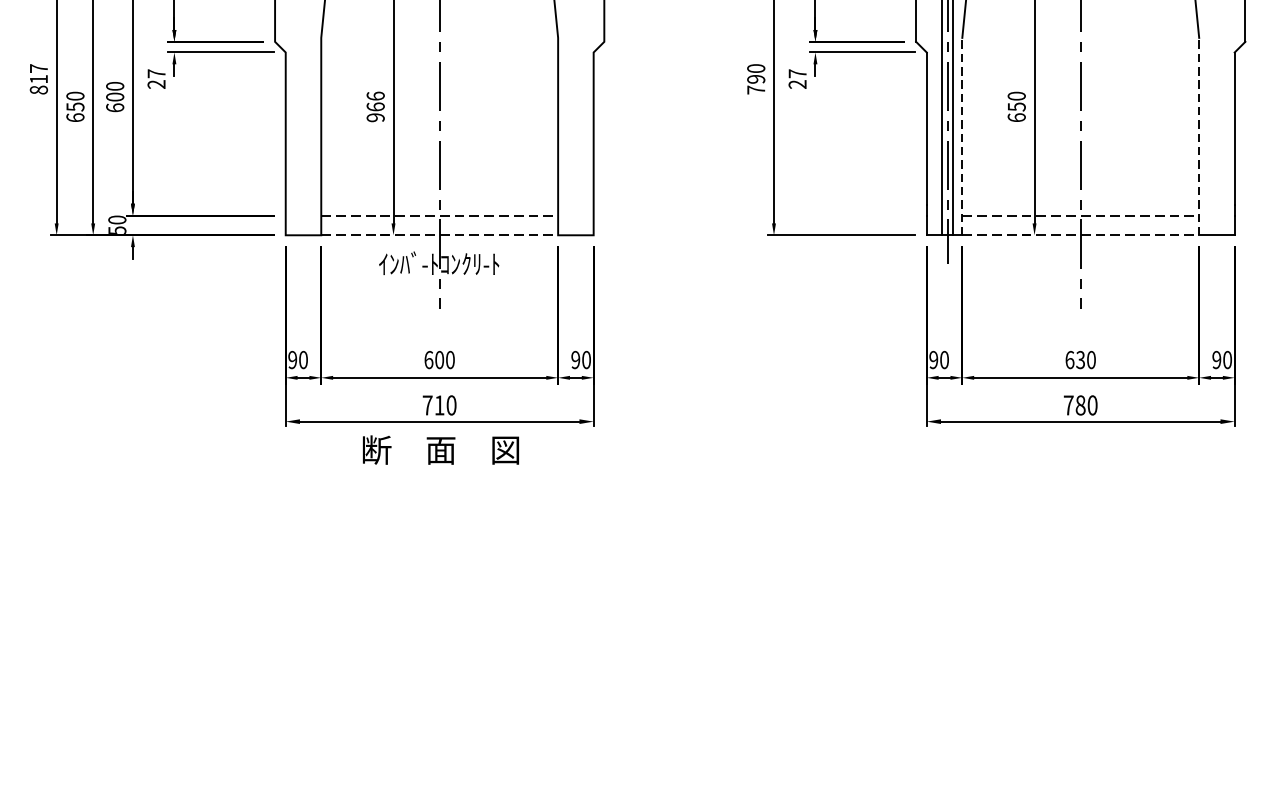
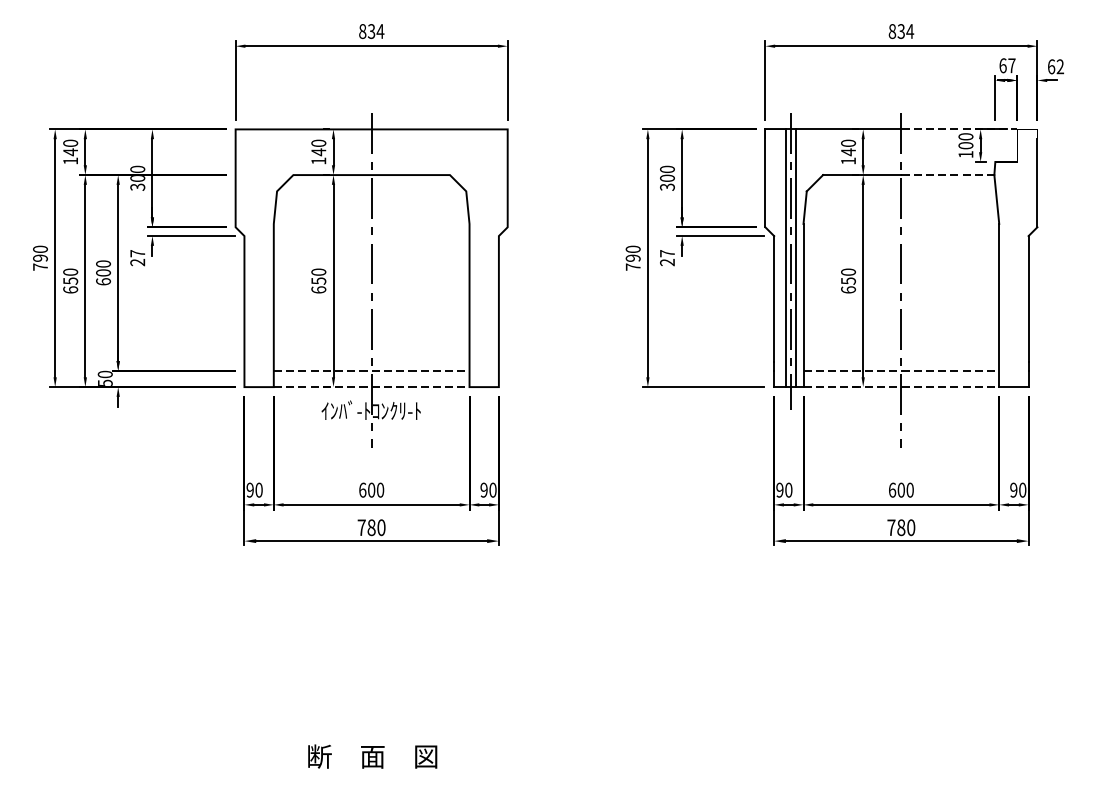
text: (38, 78) -> (40, 257), 817 -> 790
text: (375, 106) -> (318, 280), 966 -> 650
line: (962, 136) -> (803, 305), dashed -> solid
line: (1199, 136) -> (999, 305), dashed -> solid
text: (1079, 359) -> (900, 489), 630 -> 600
text: (439, 405) -> (371, 527), 710 -> 780
text: (440, 449) -> (372, 756), moved

